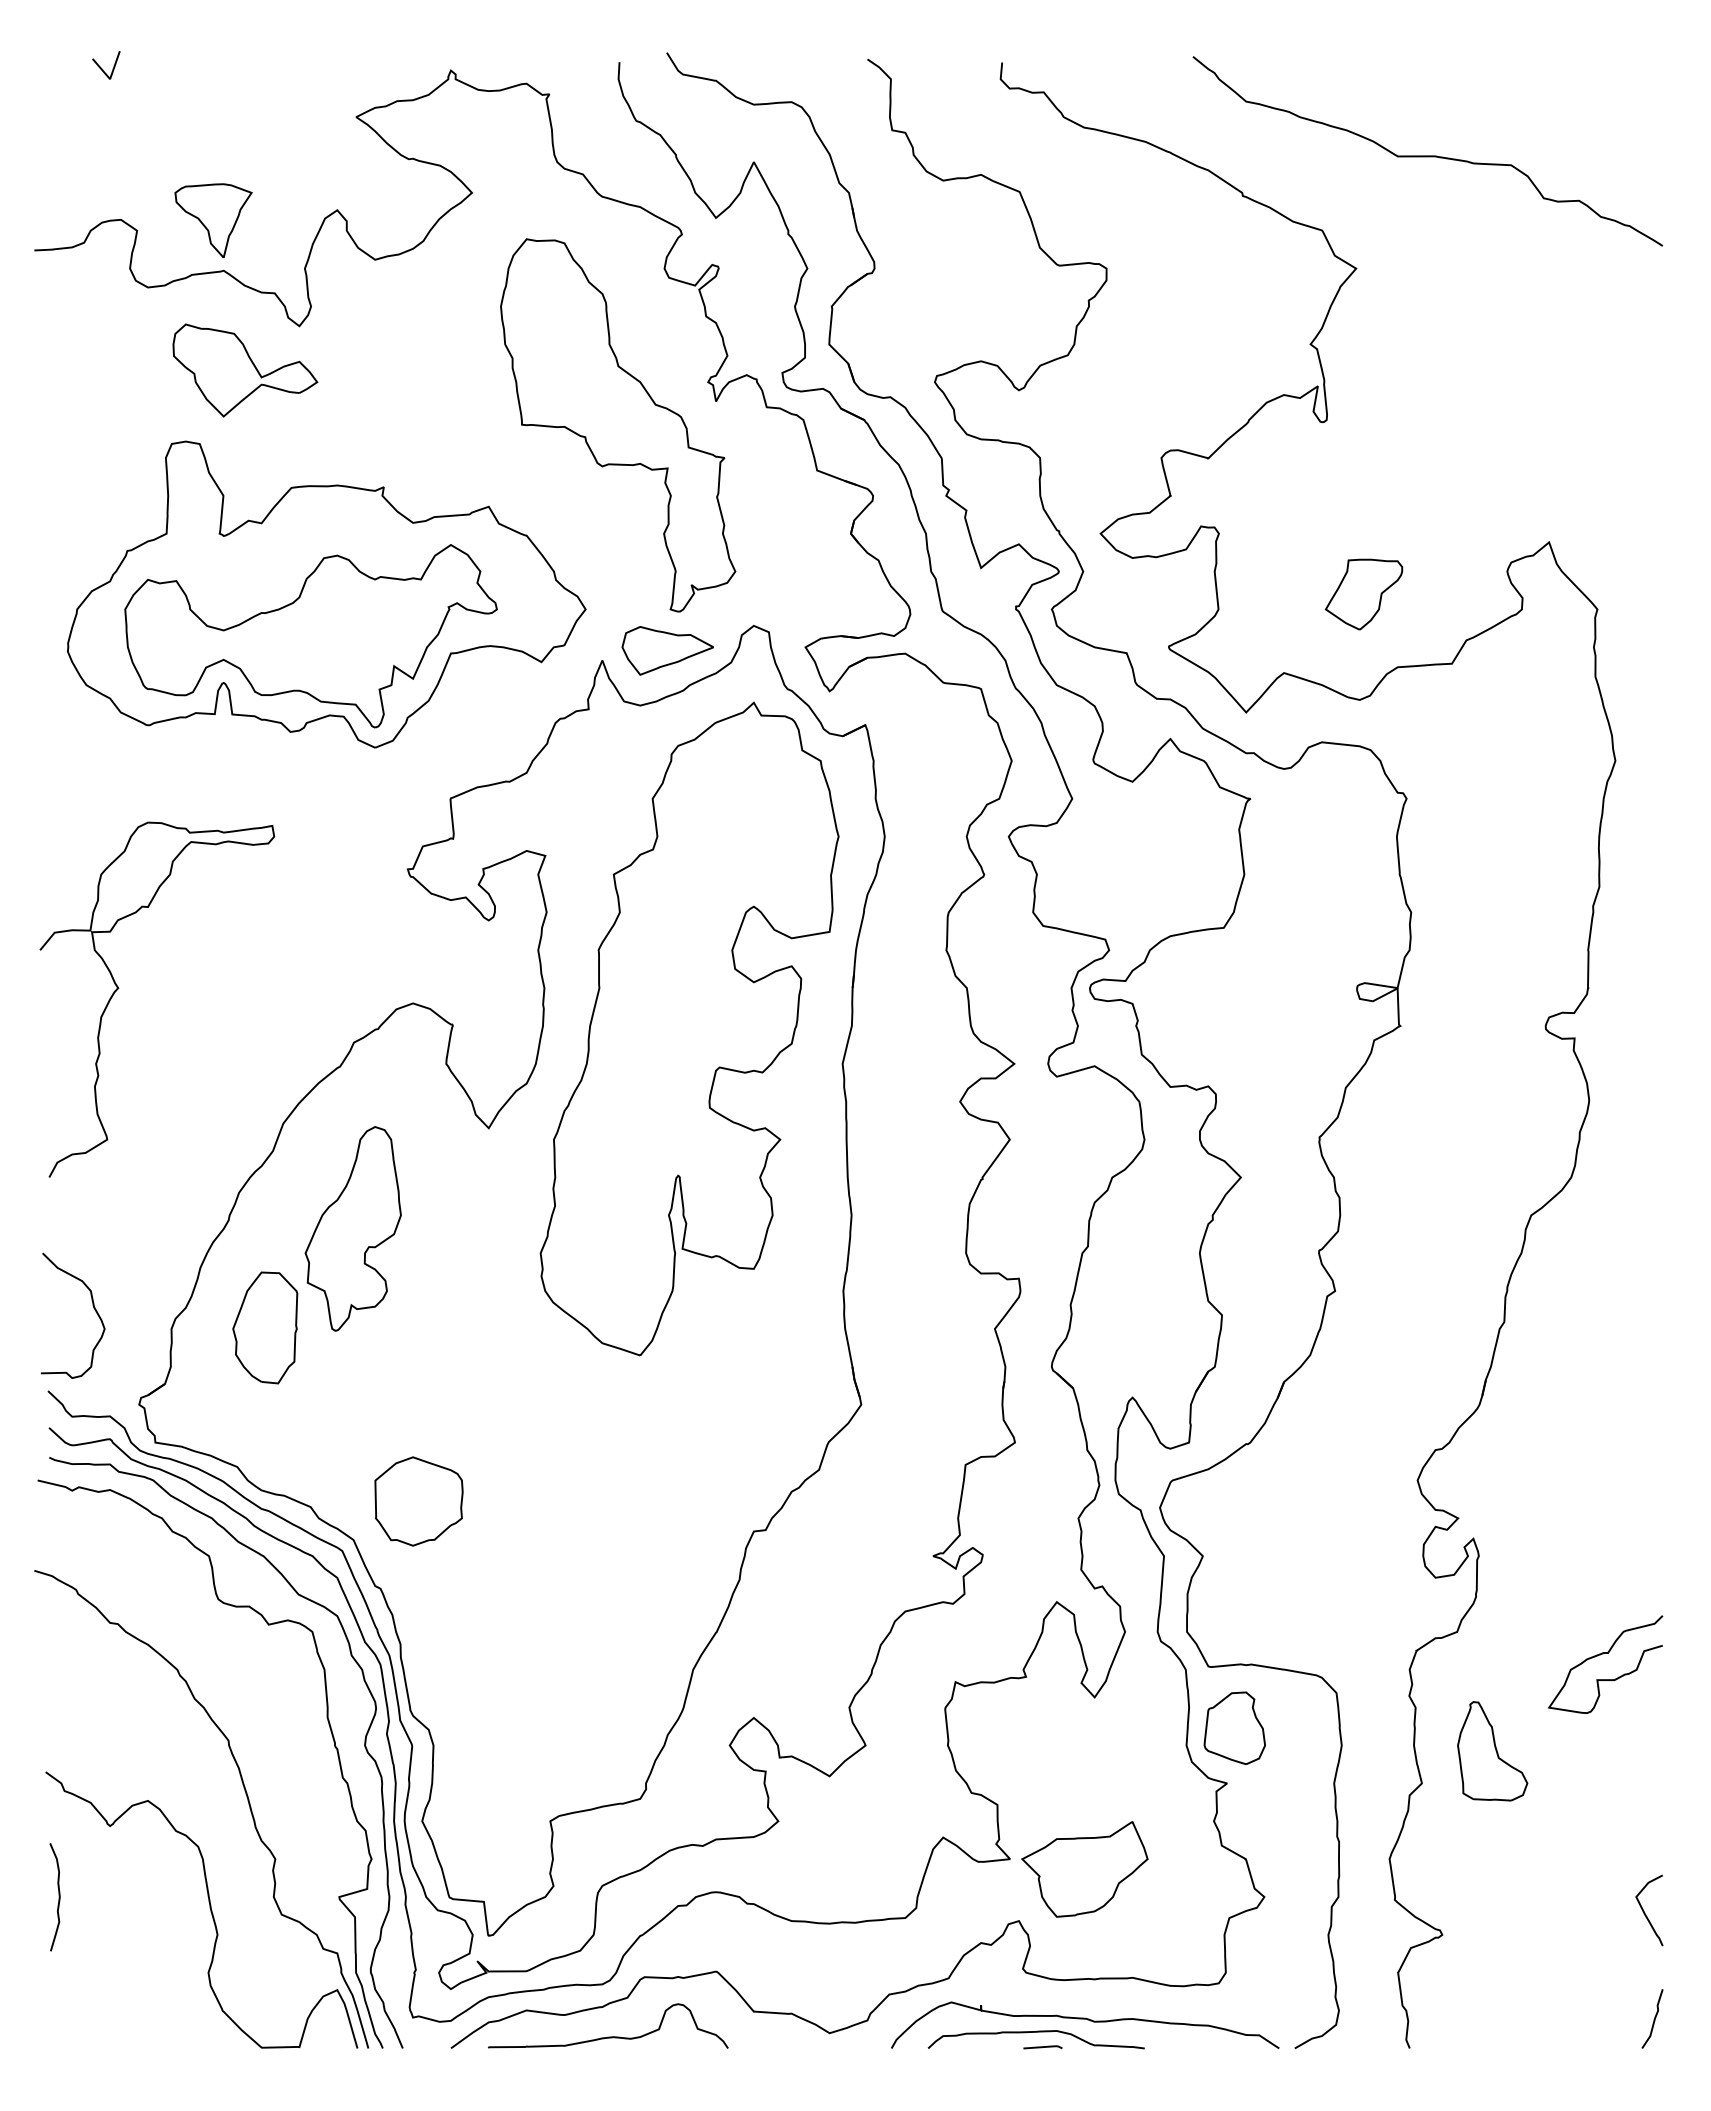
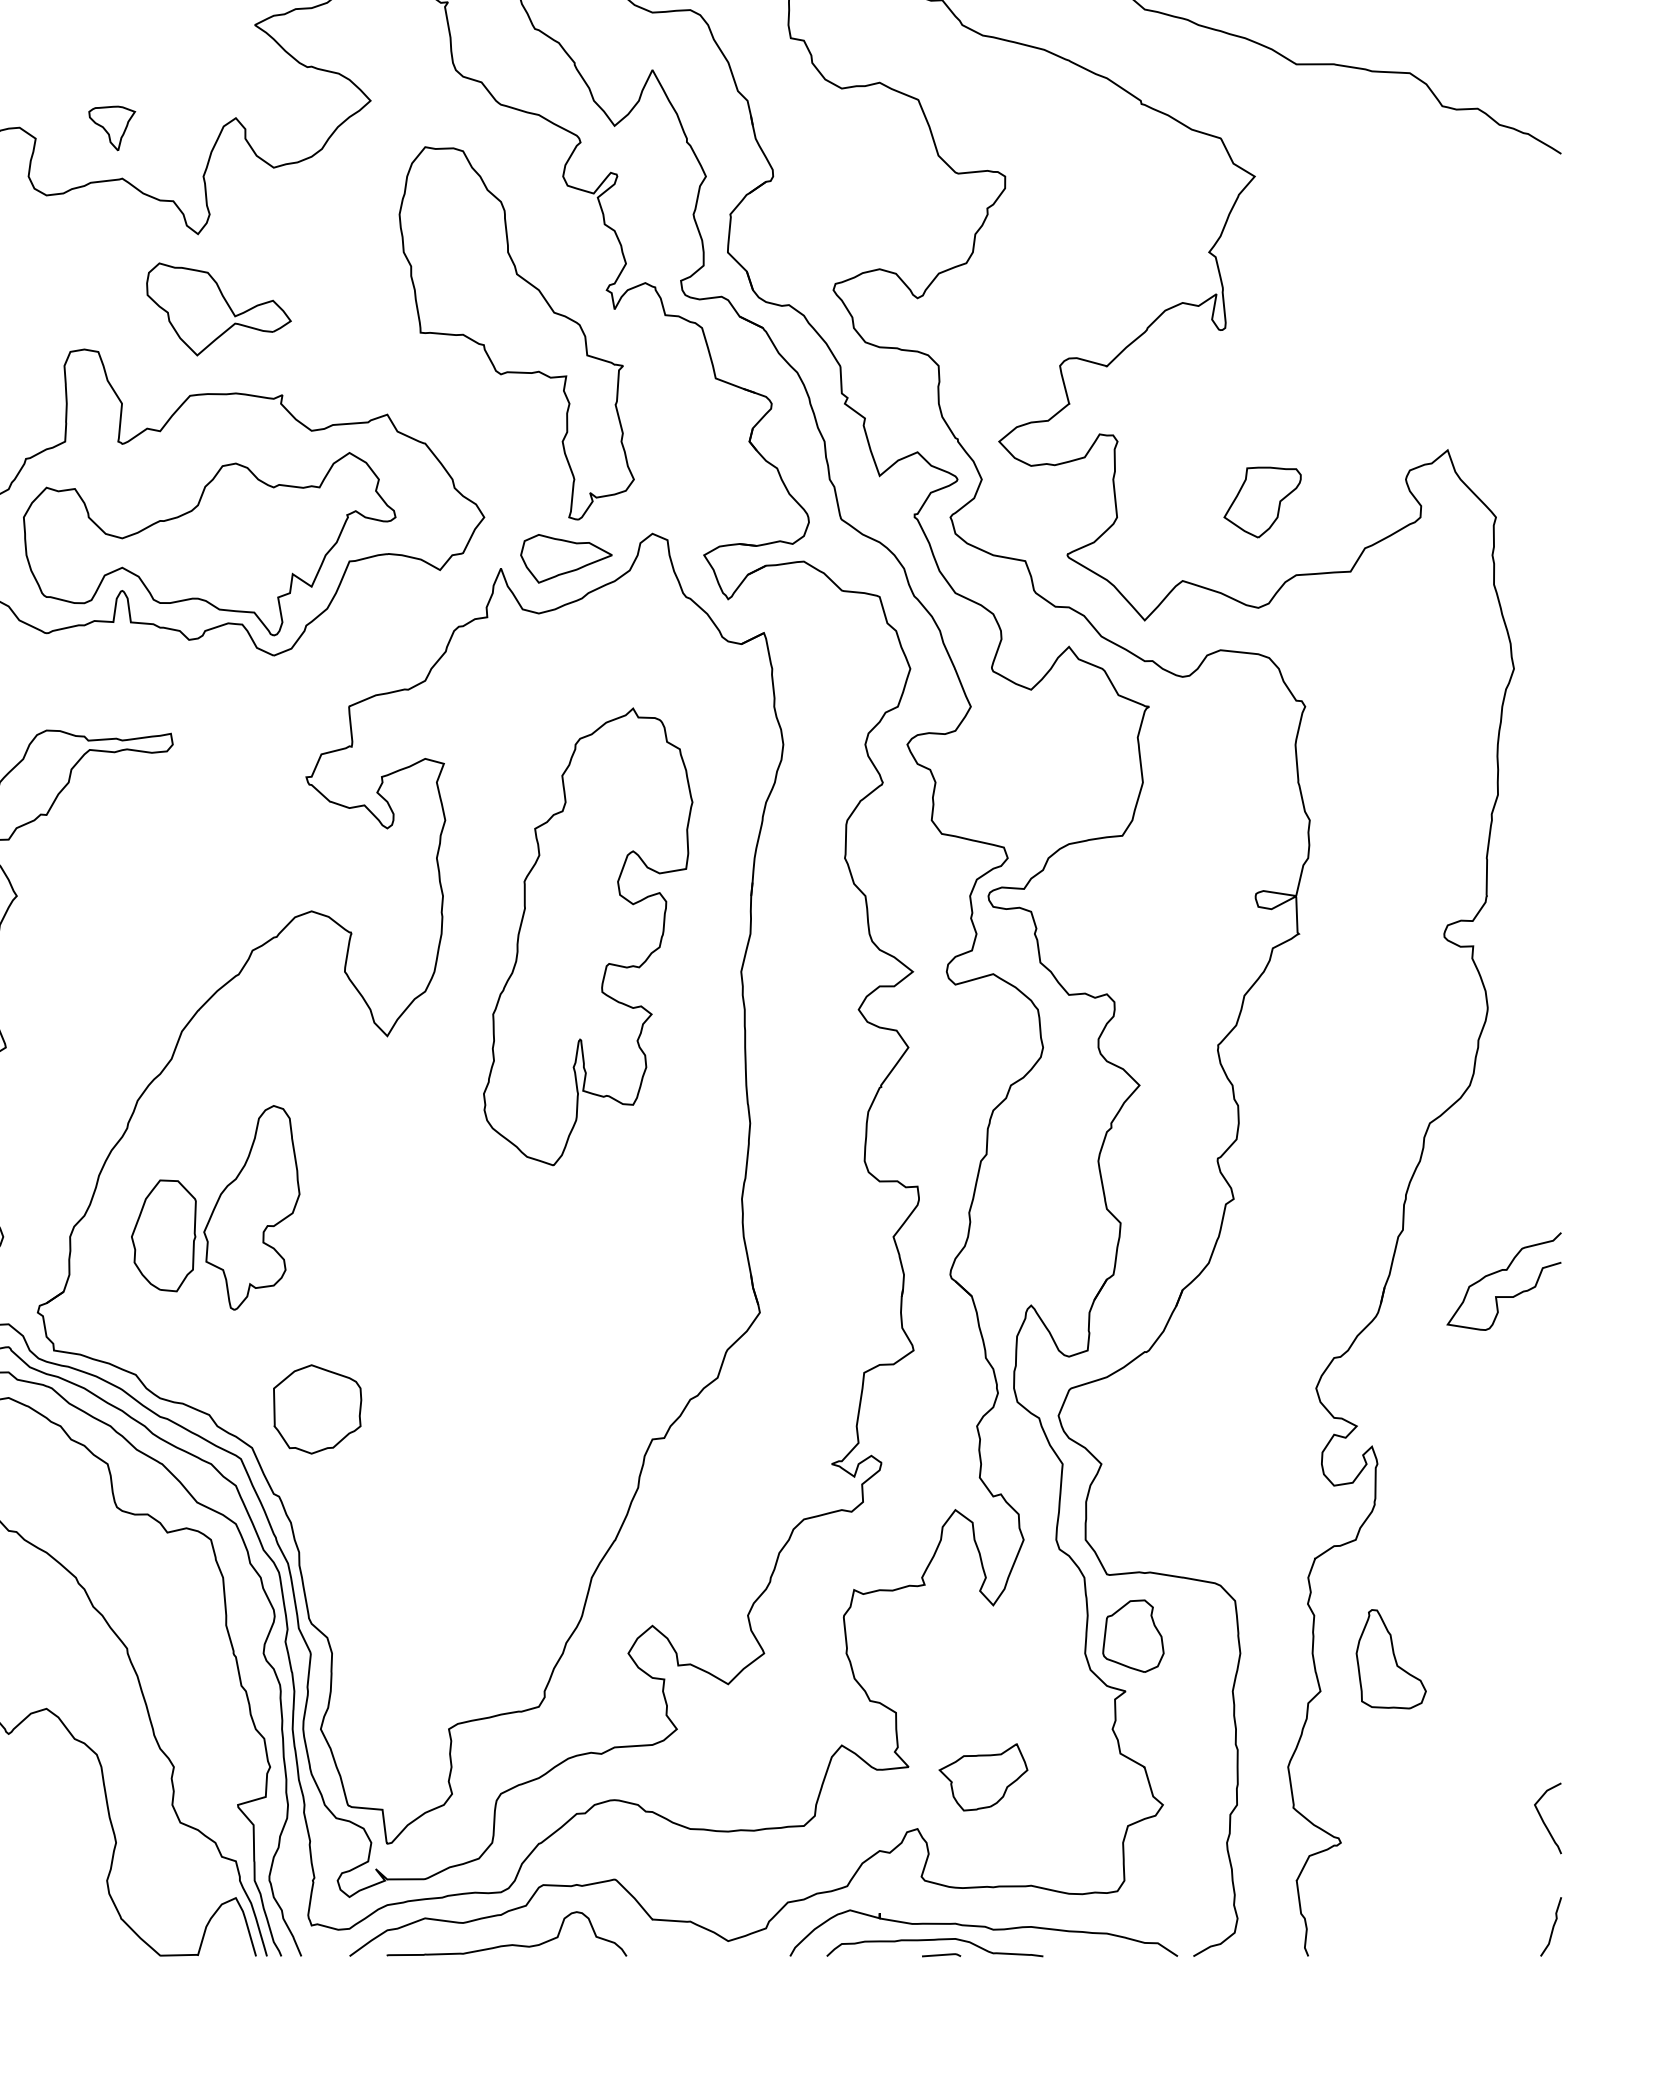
part: (213, 220) -> (112, 128), size x0.6
part: (245, 370) -> (219, 309), moved
part: (689, 1028) -> (588, 936), size x0.7
part: (352, 1228) -> (251, 1207), moved
curve: (1603, 1654) -> (1502, 1271), moved
part: (1084, 1869) -> (983, 1777), size x0.7

